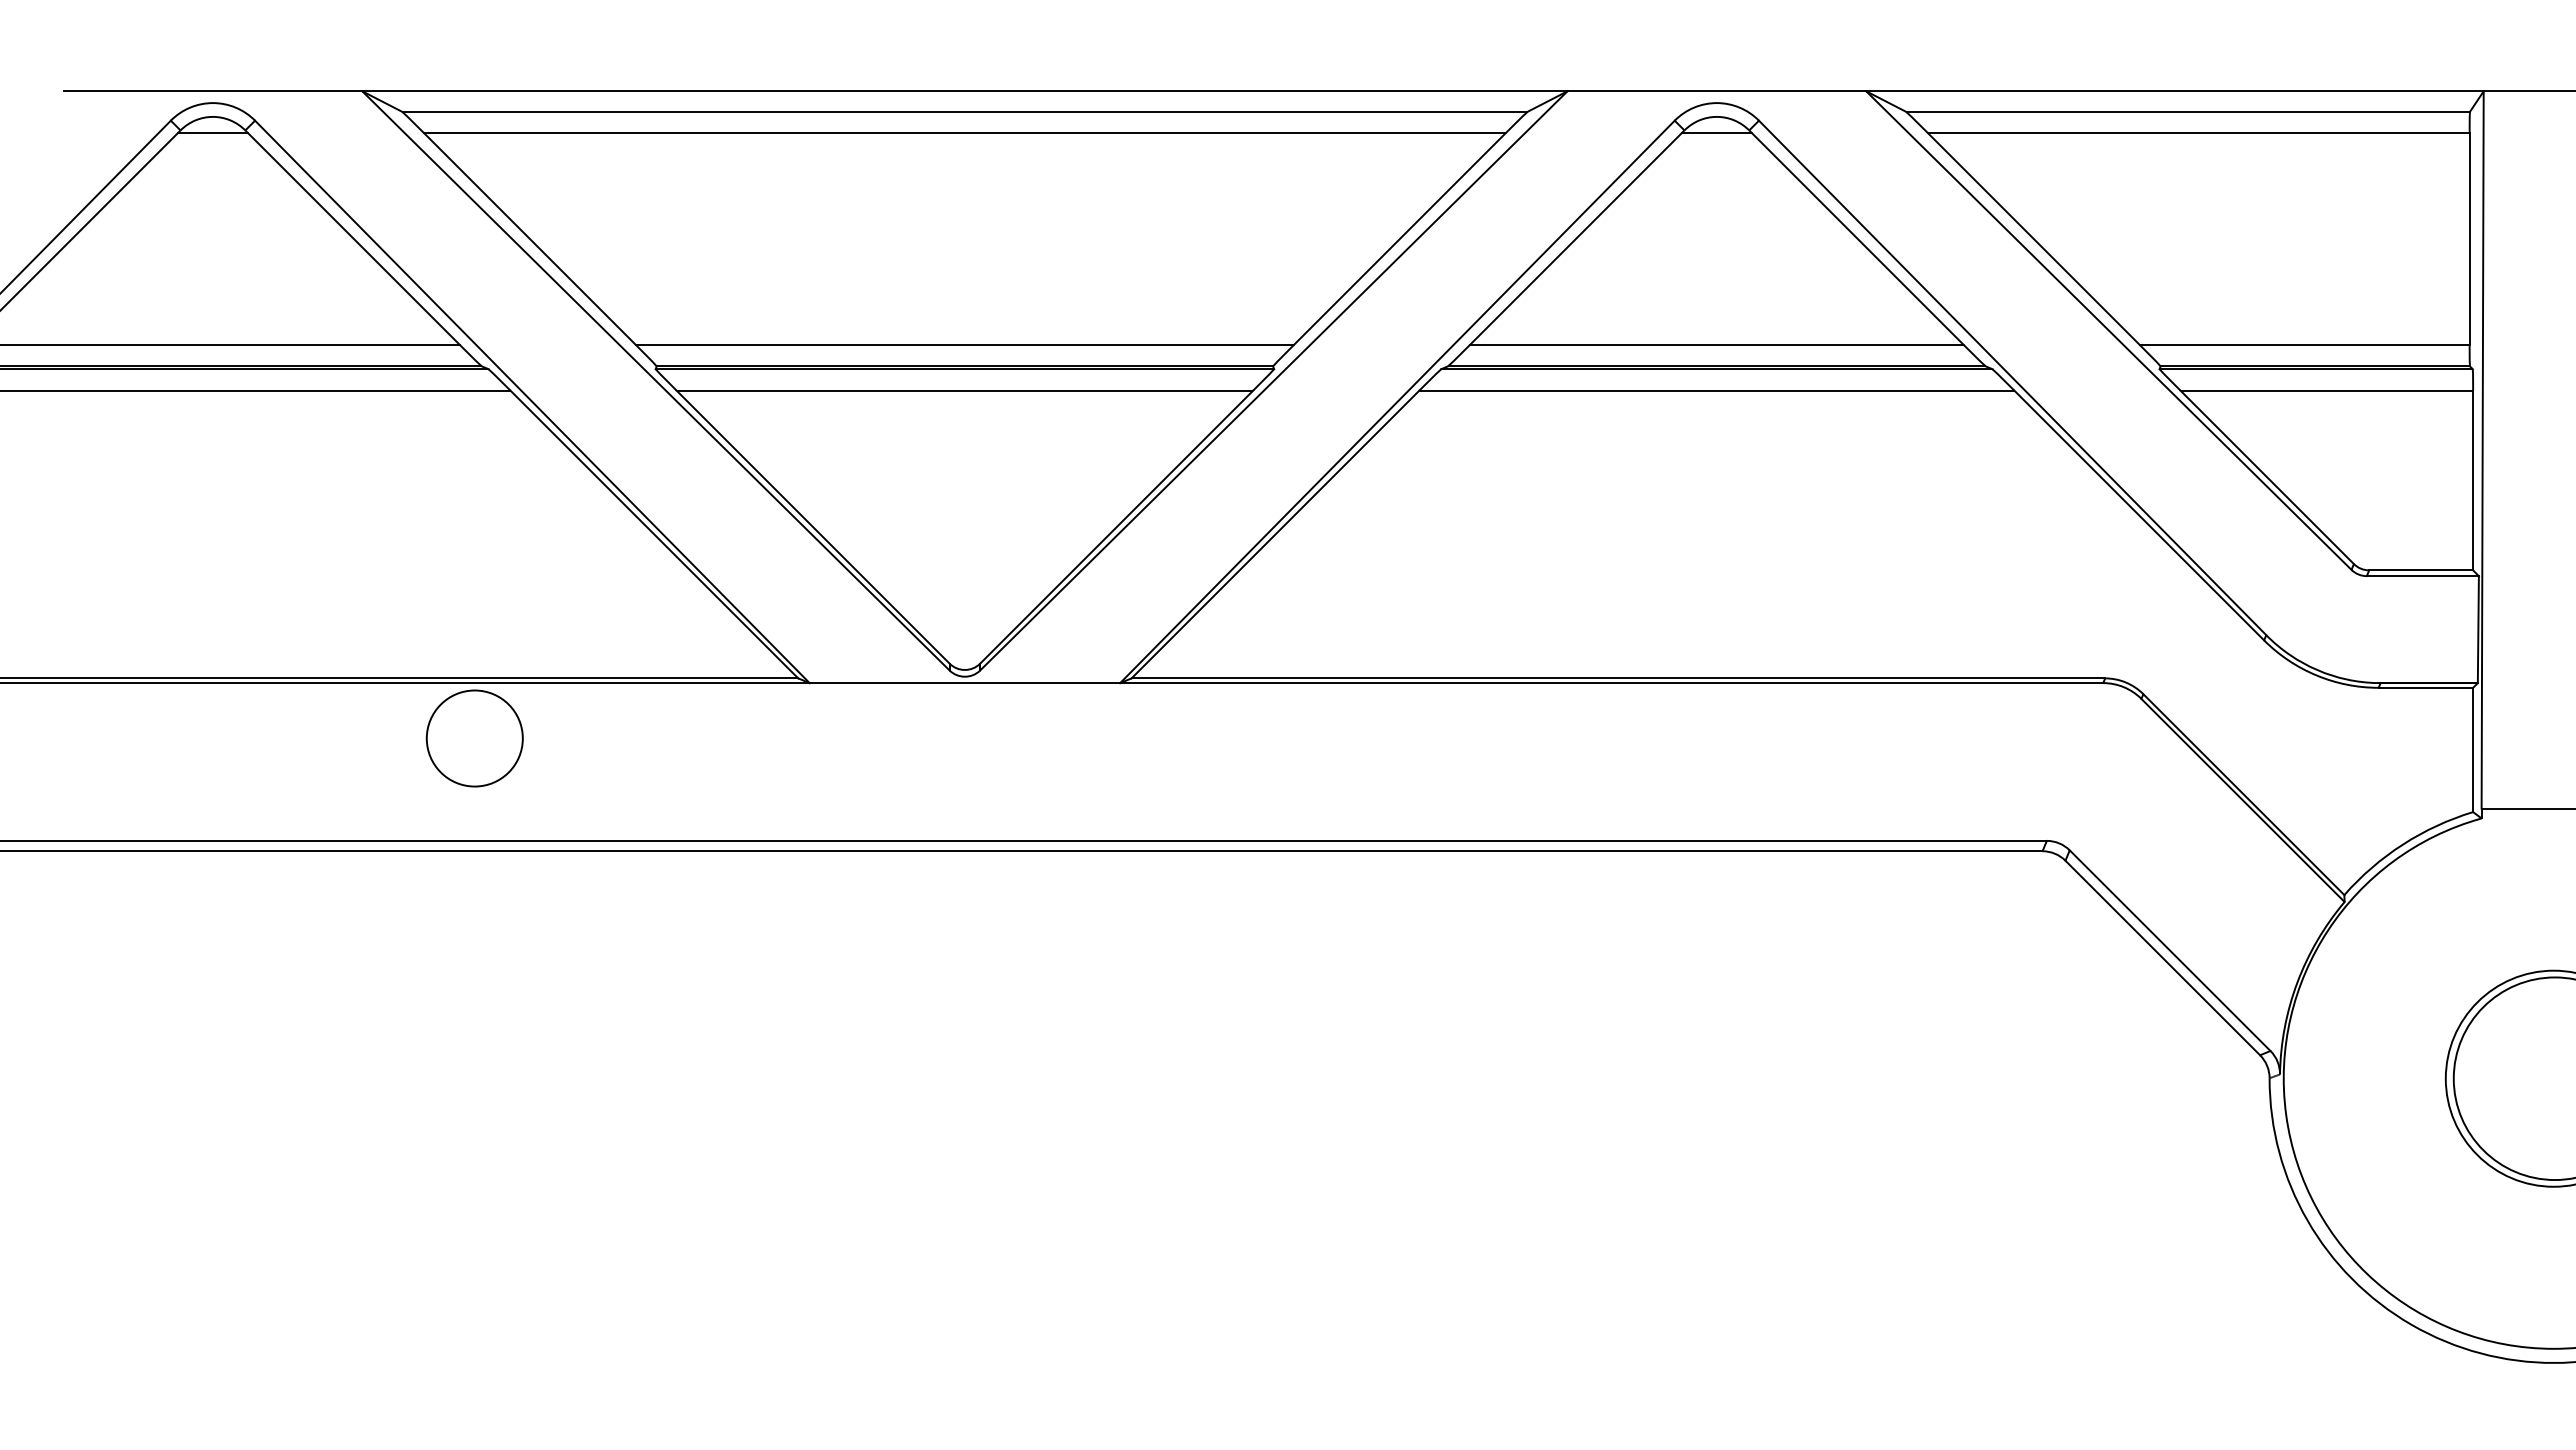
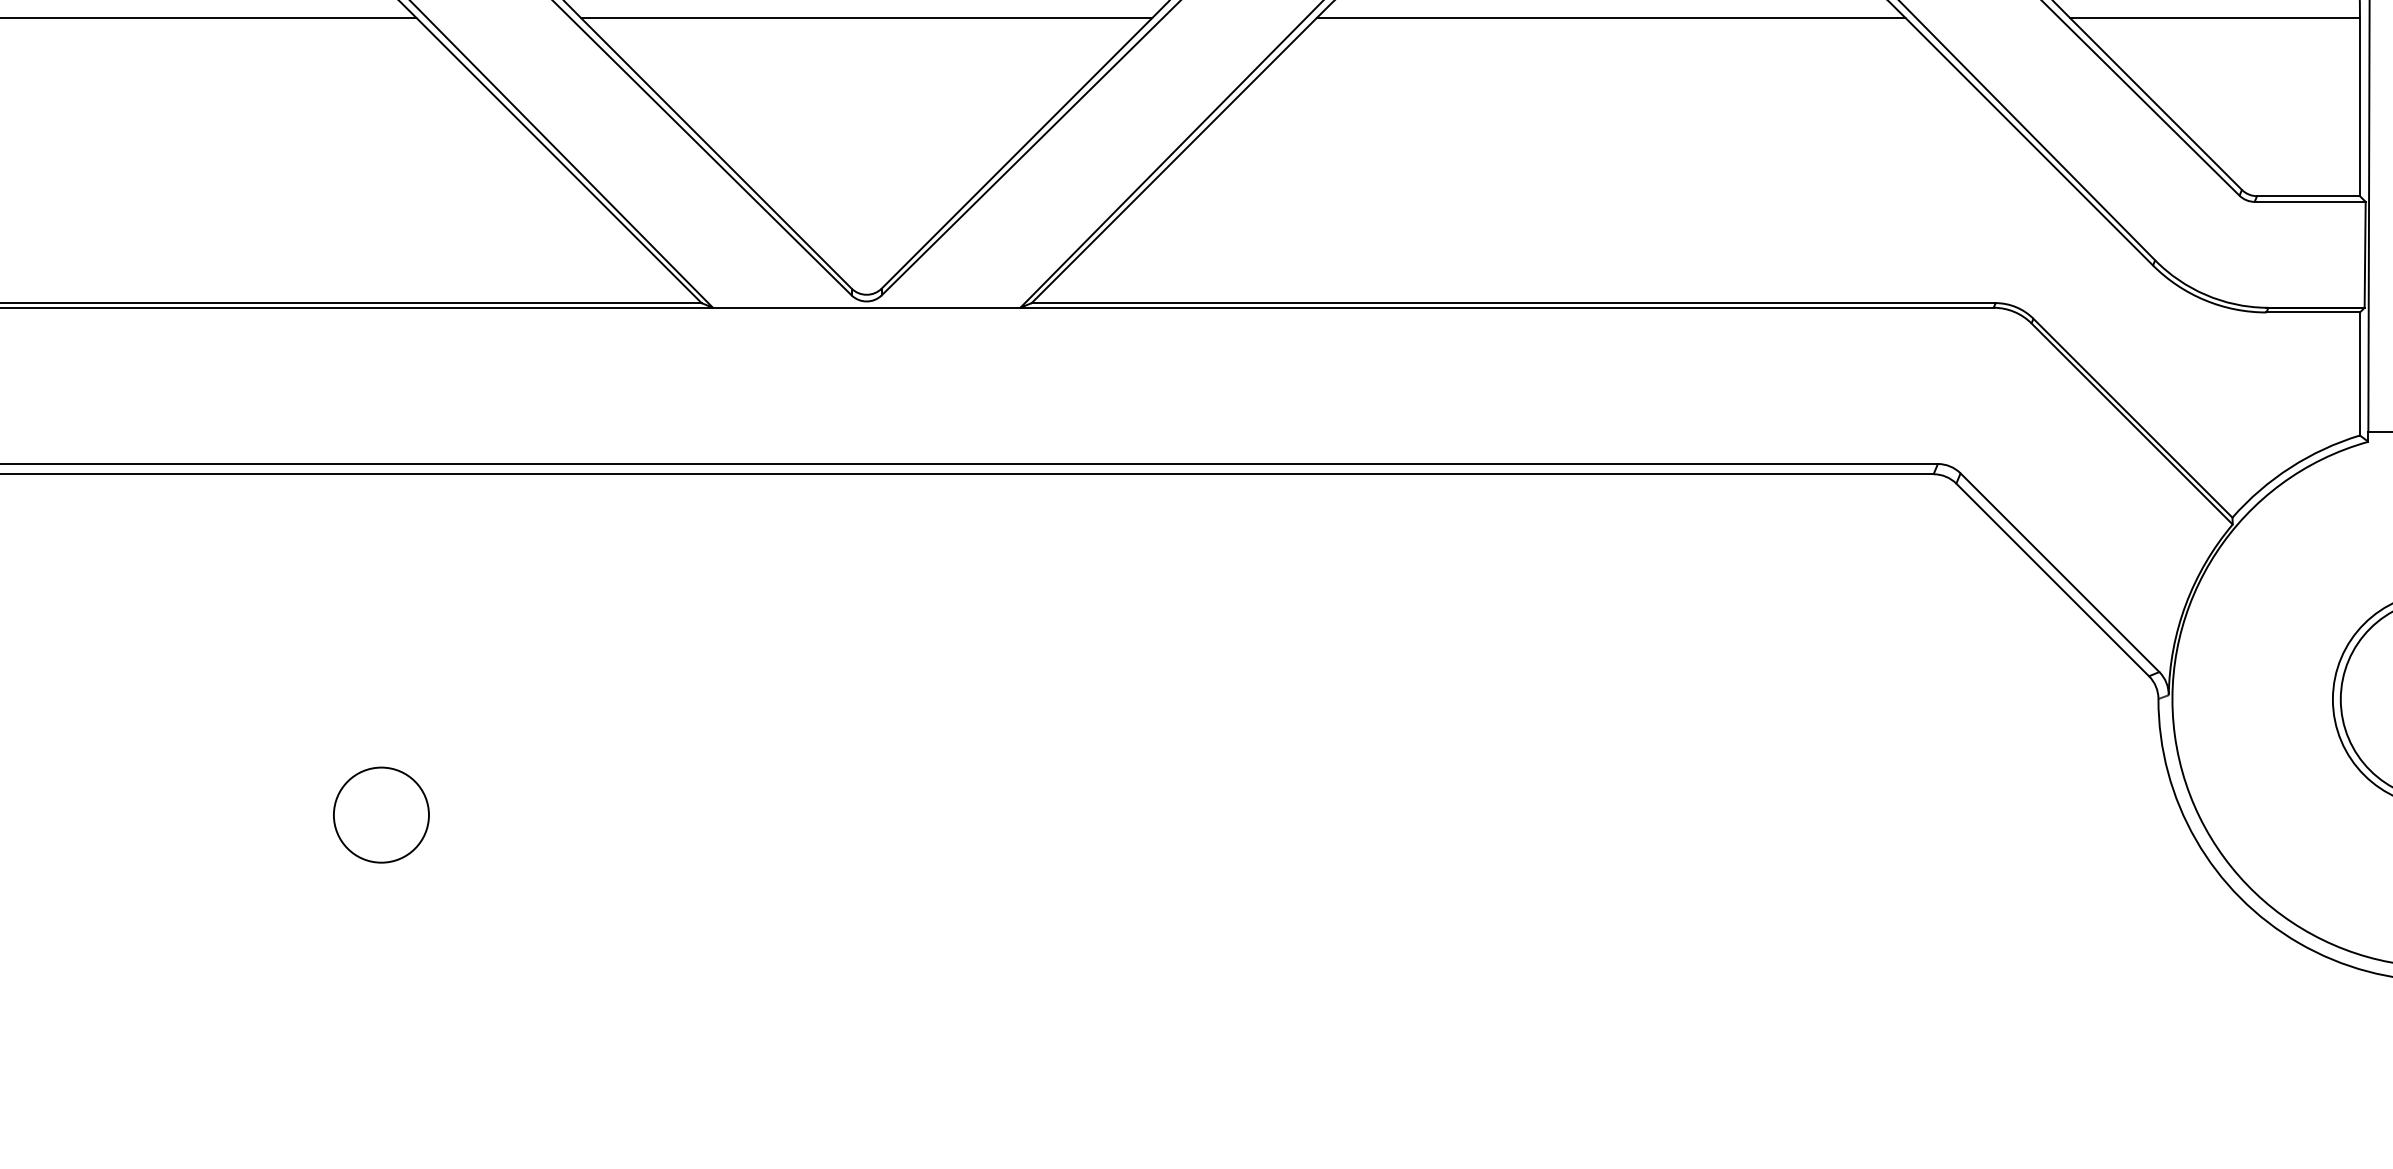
circle: (474, 738) -> (381, 815), moved

